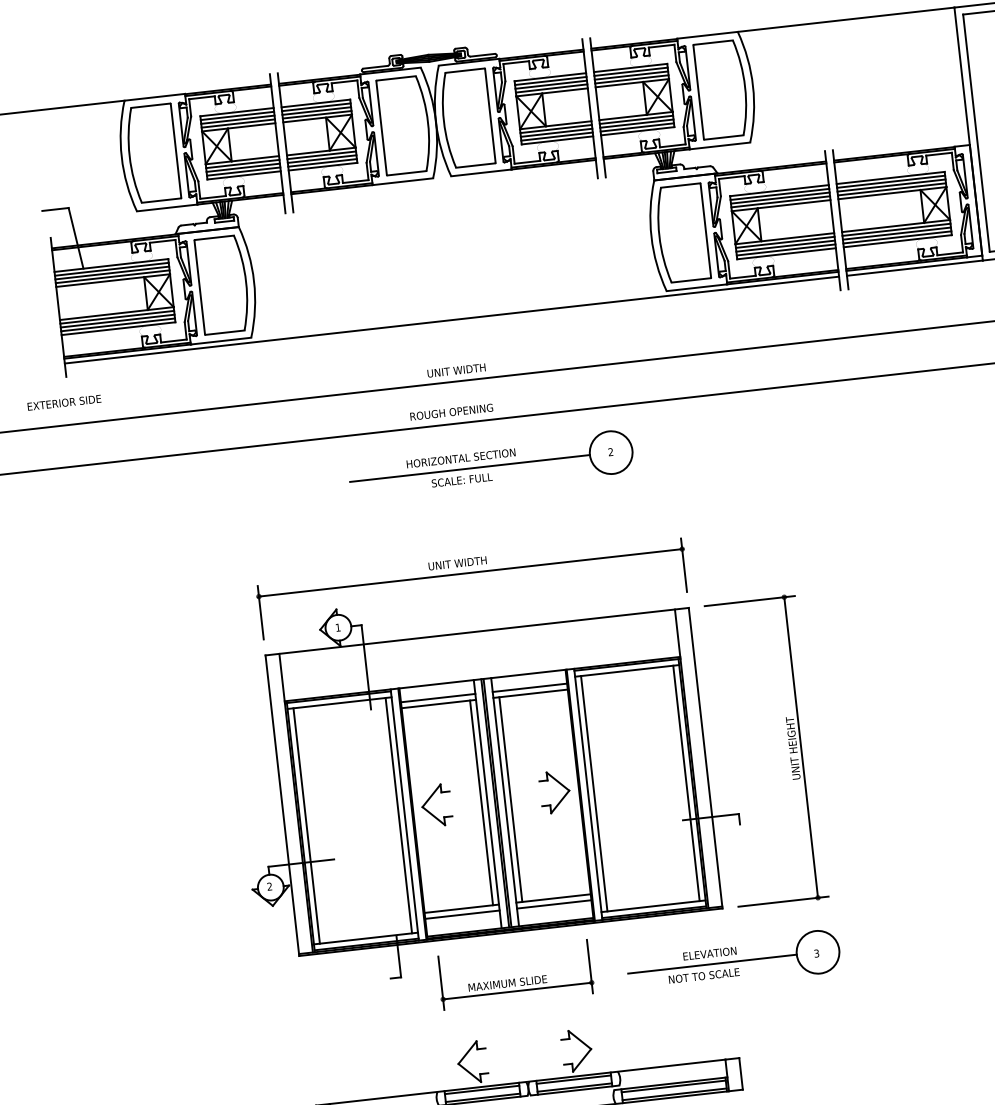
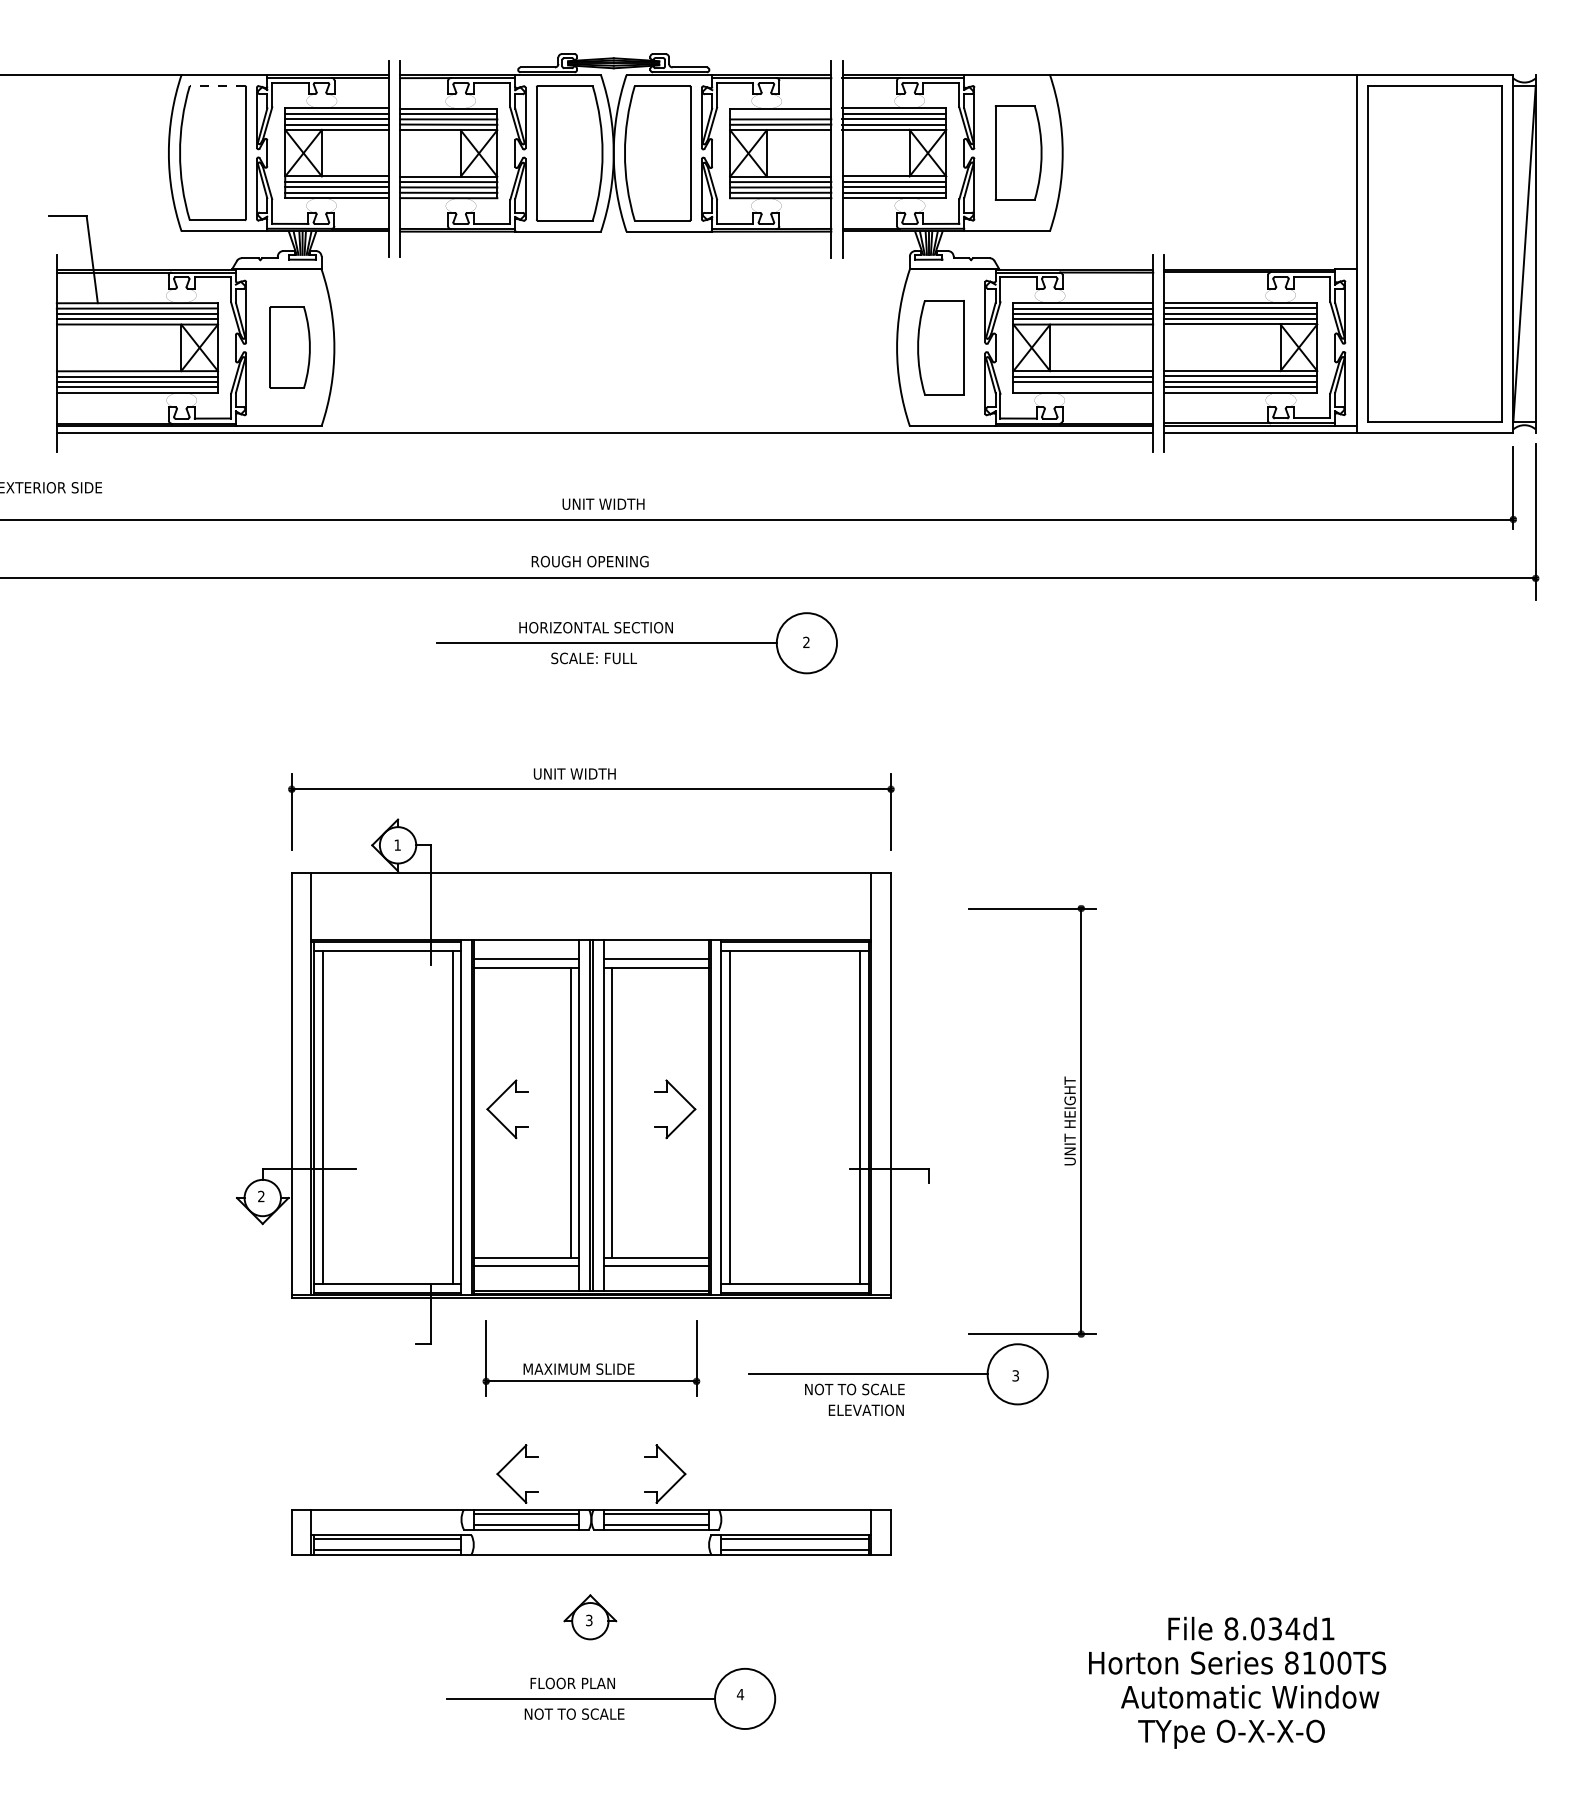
line: (550, 81) -> (780, 114), removed
part: (721, 89) -> (1018, 152), size x0.7
line: (150, 105) -> (217, 85), solid -> dashed
part: (682, 233) -> (940, 347), size x0.7
line: (786, 250) -> (1083, 387), removed
part: (222, 284) -> (289, 347), size x0.6
part: (789, 748) -> (1064, 1121), moved
text: (709, 953) -> (865, 1410), moved

